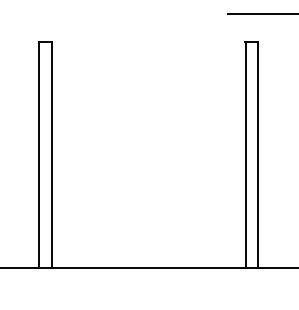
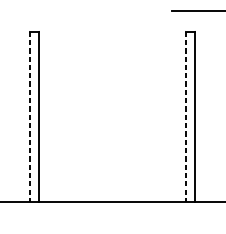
line: (39, 155) -> (29, 117), solid -> dashed
line: (245, 155) -> (185, 117), solid -> dashed

